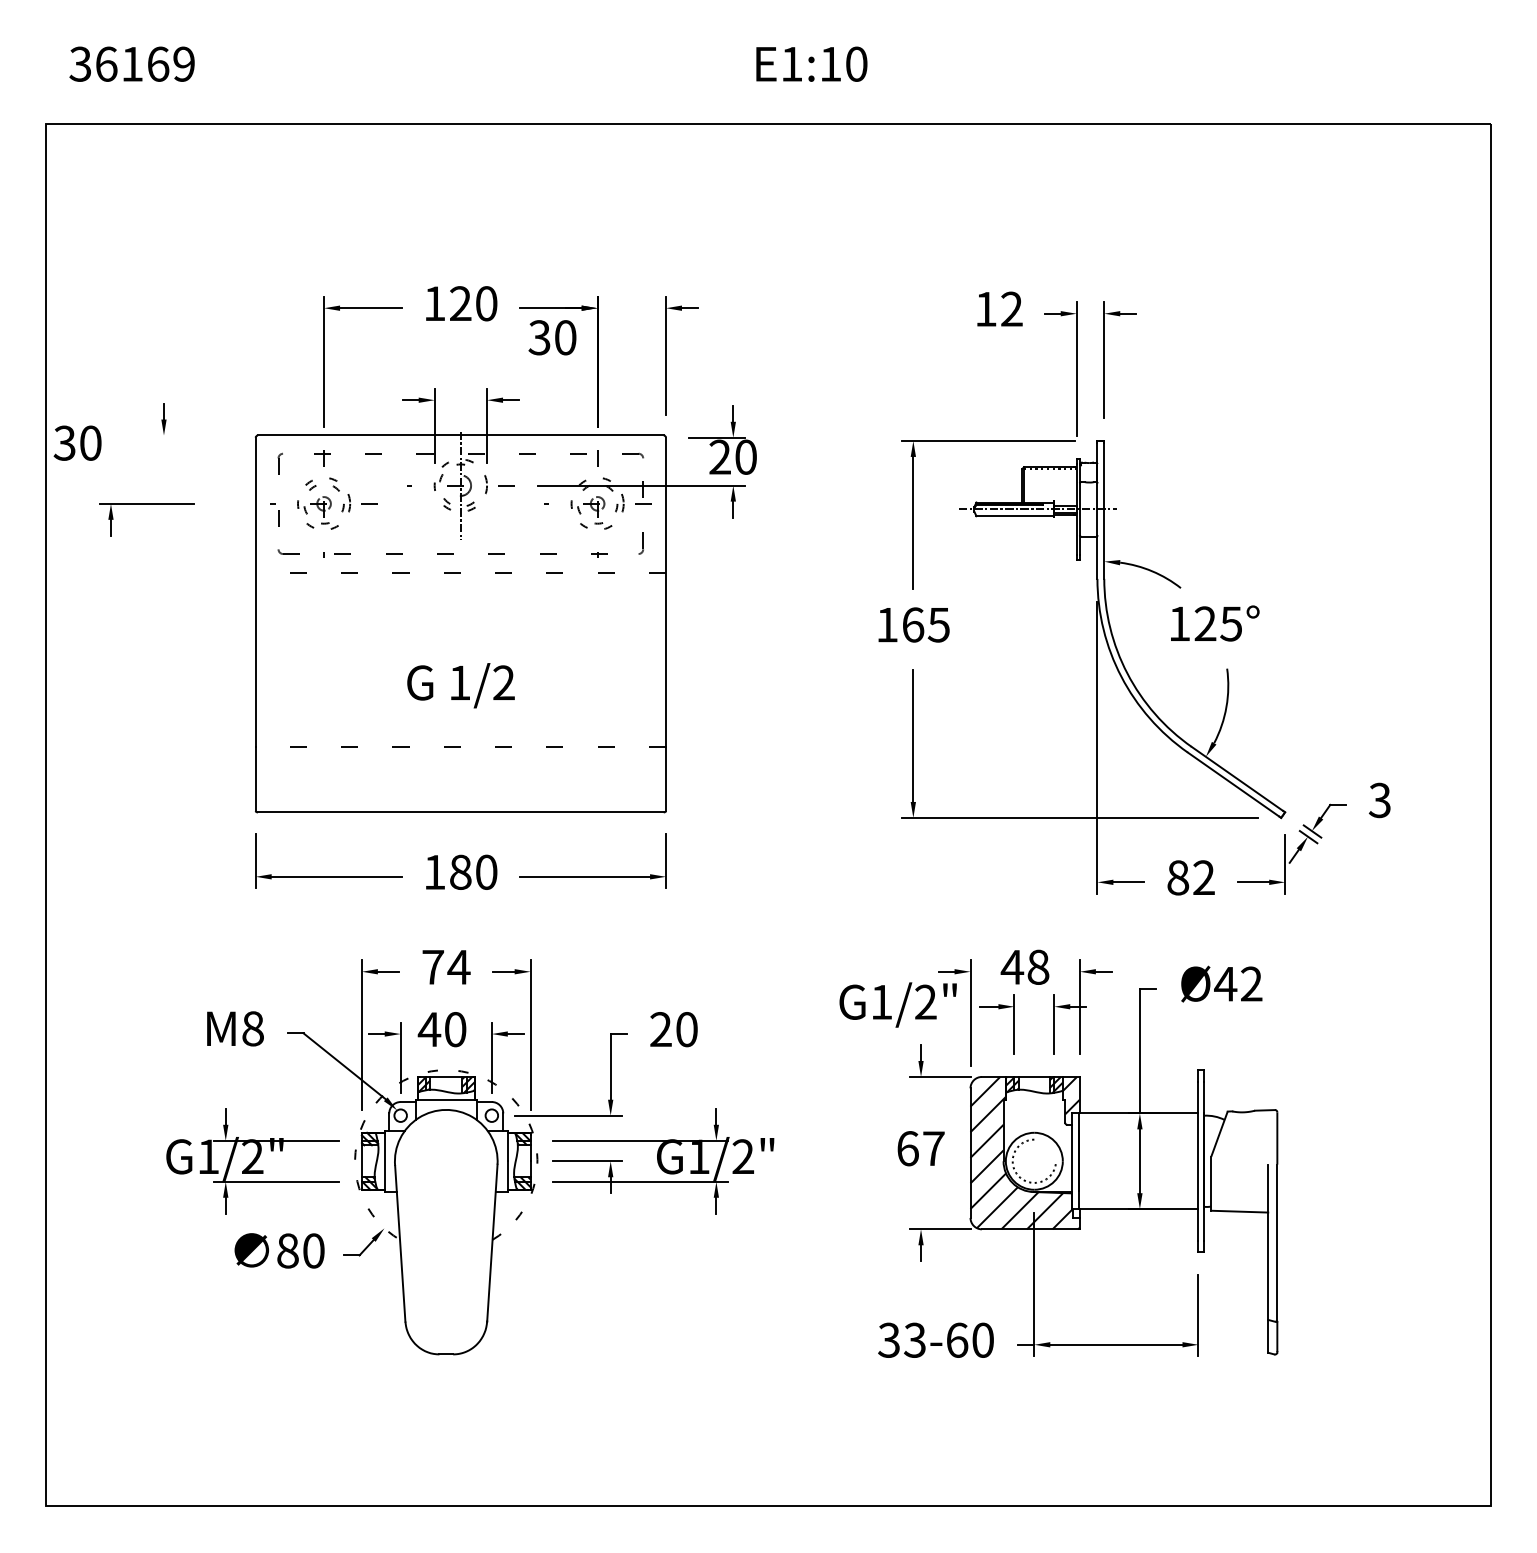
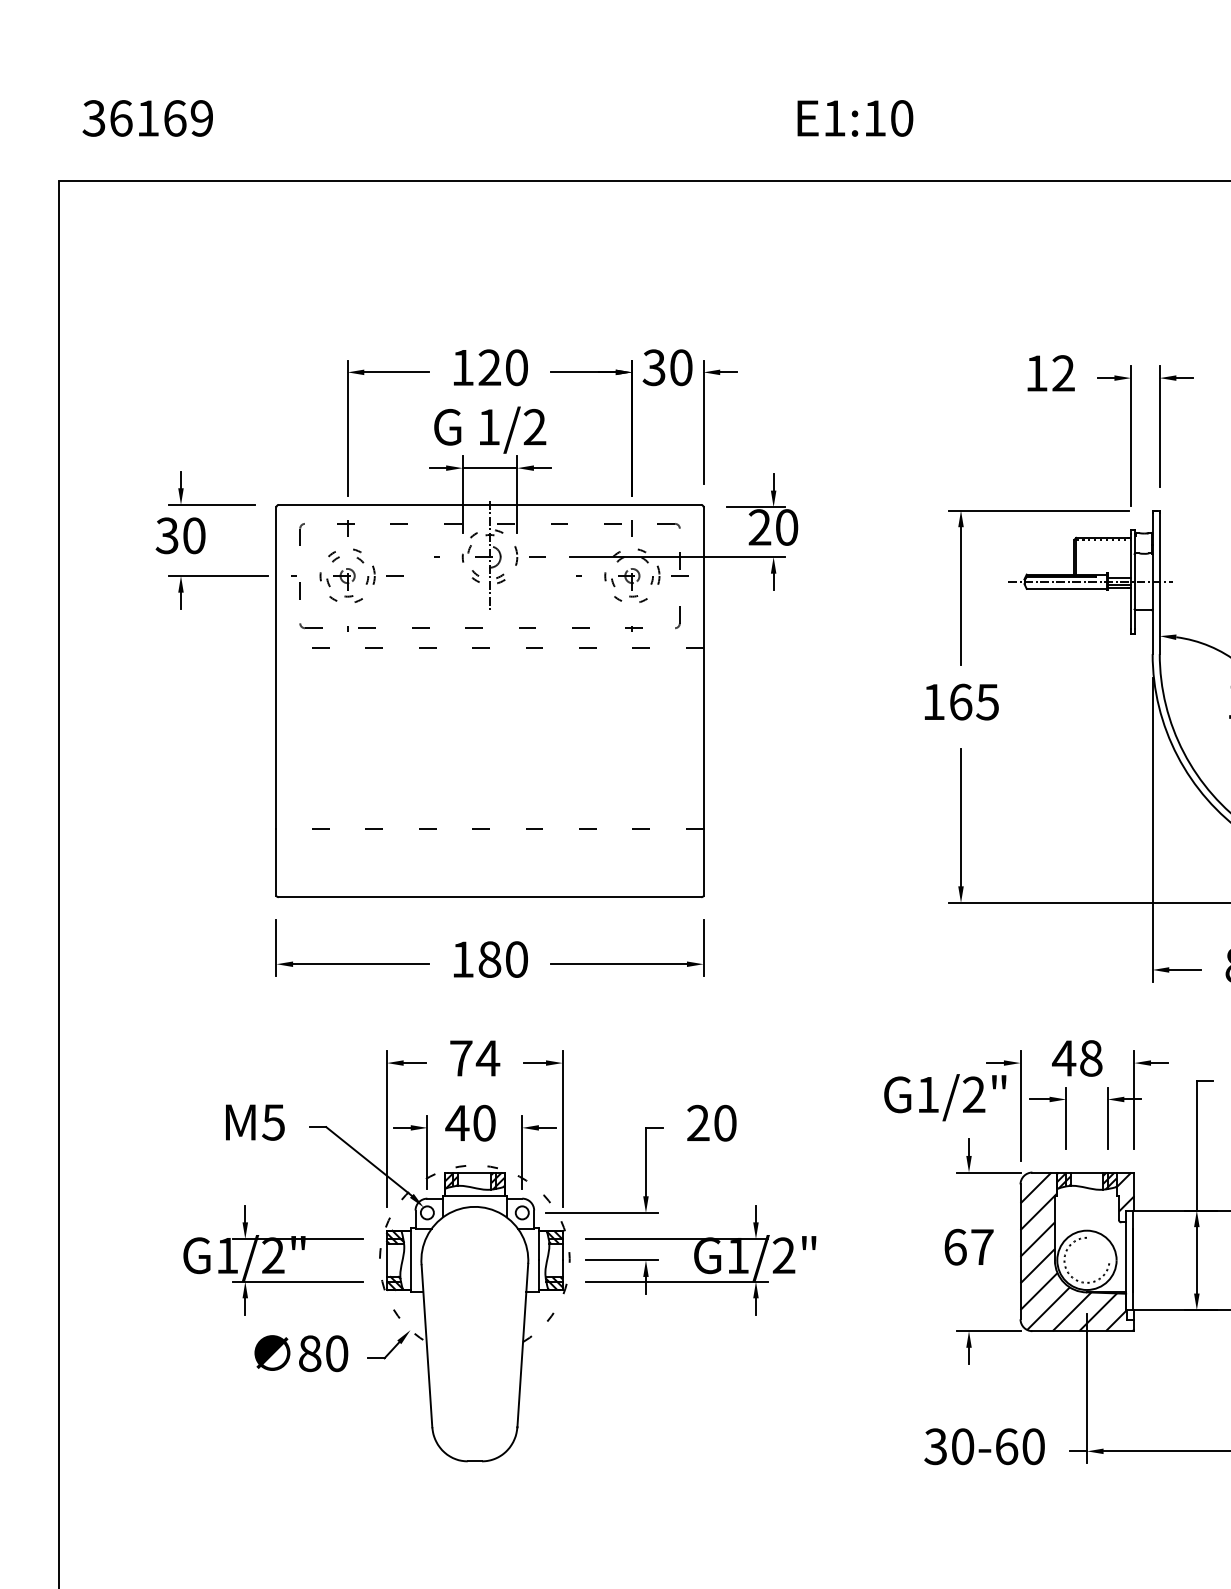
text: (552, 337) -> (667, 367), moved
line: (460, 400) -> (489, 468), added
line: (193, 435) -> (211, 504), added
text: (77, 442) -> (180, 535), moved
part: (146, 504) -> (217, 576), moved
text: (460, 685) -> (489, 429), moved
text: (252, 1028) -> (273, 1122), M8 -> M5
text: (914, 1339) -> (962, 1445), 33-60 -> 30-60

